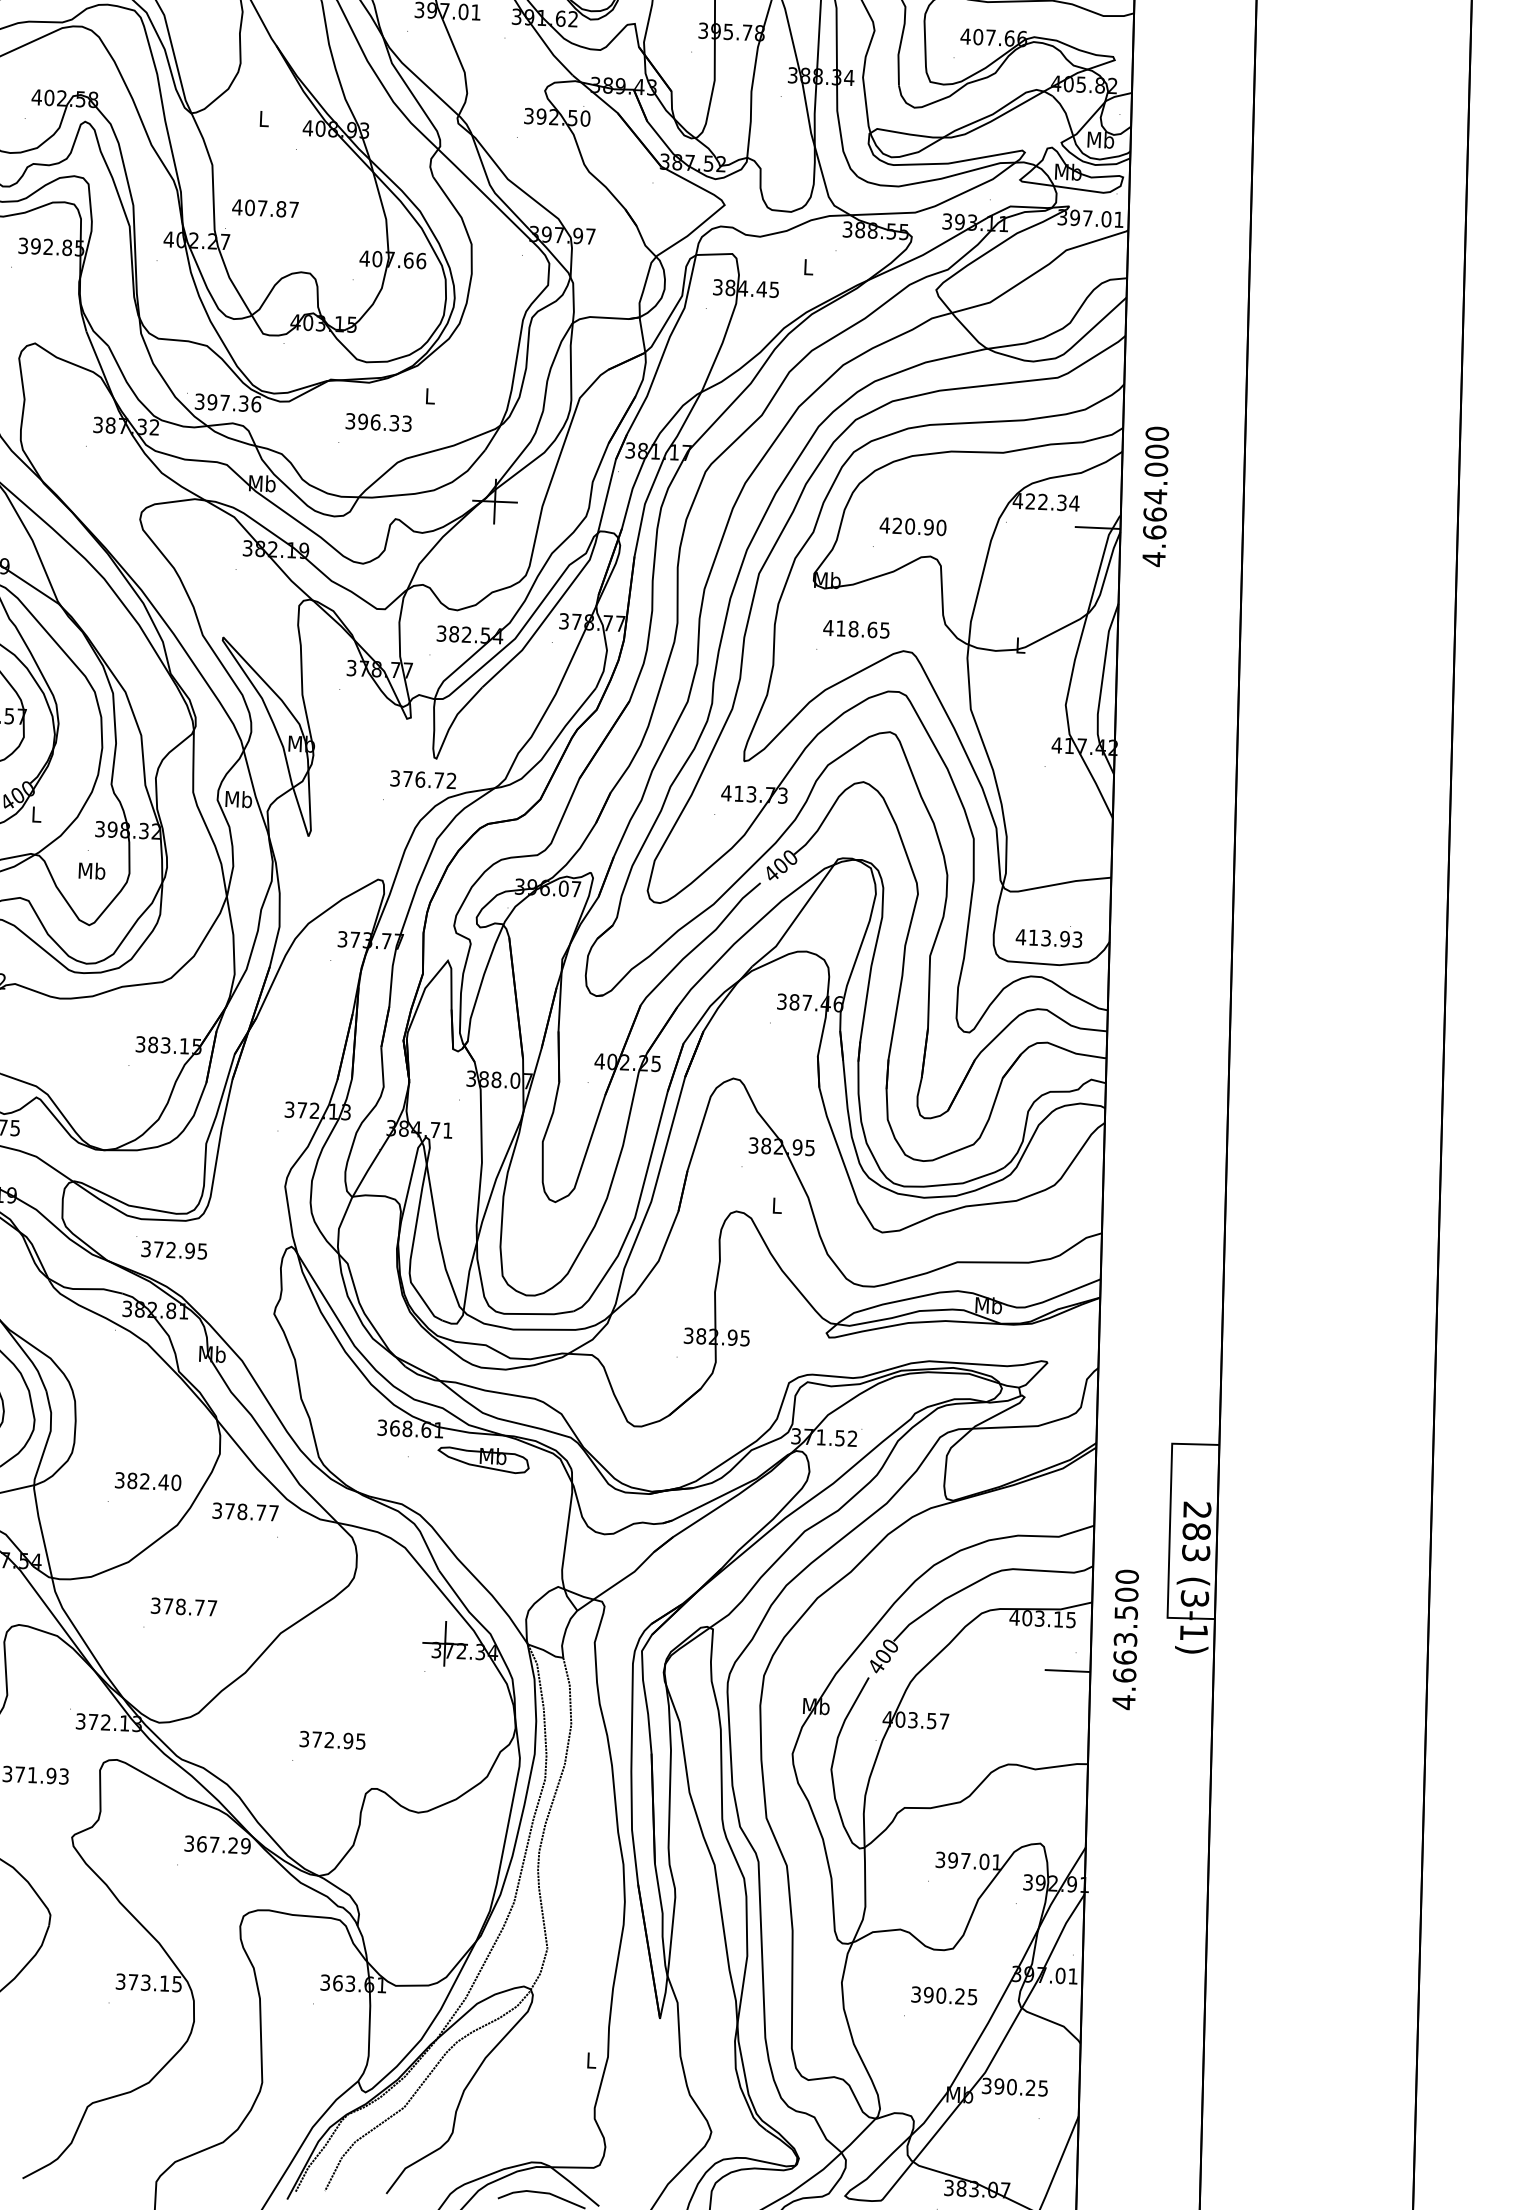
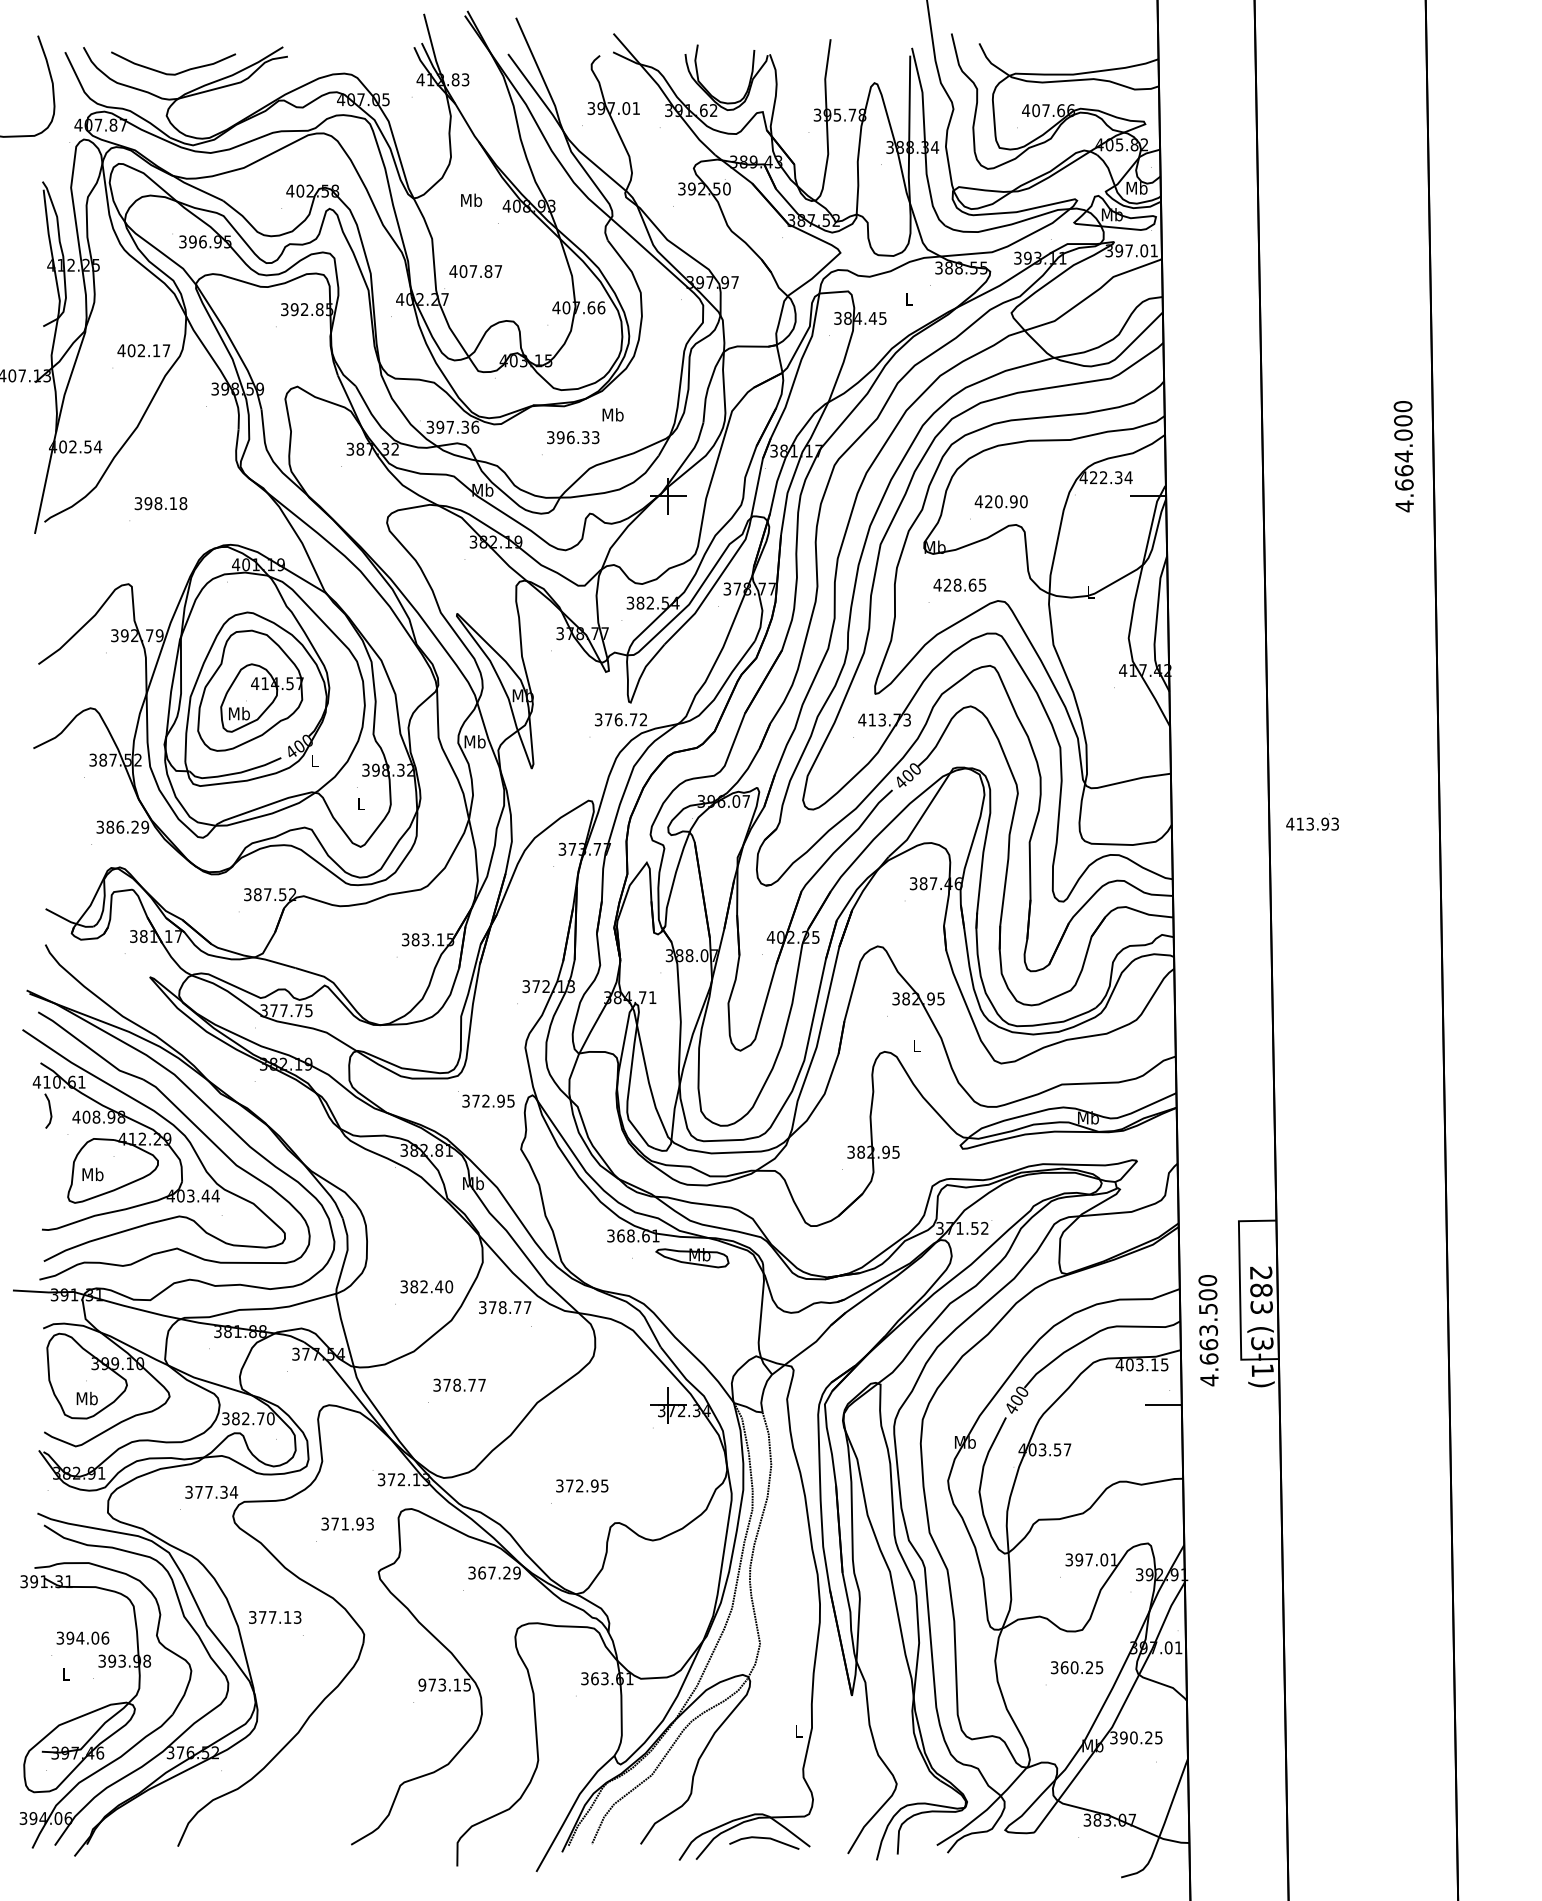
text: (264, 117) -> (471, 199), L -> Mb
text: (429, 395) -> (612, 414), L -> Mb
text: (1155, 496) -> (1403, 456), moved
text: (840, 627) -> (947, 584), 418.65 -> 428.65
text: (91, 870) -> (360, 803), Mb -> L
text: (1049, 935) -> (1312, 821), moved
text: (171, 1248) -> (486, 1099), moved
text: (1125, 1639) -> (1208, 1330), moved
text: (120, 1981) -> (422, 1684), 373.15 -> 973.15
text: (928, 1994) -> (1064, 1667), 390.25 -> 360.25

